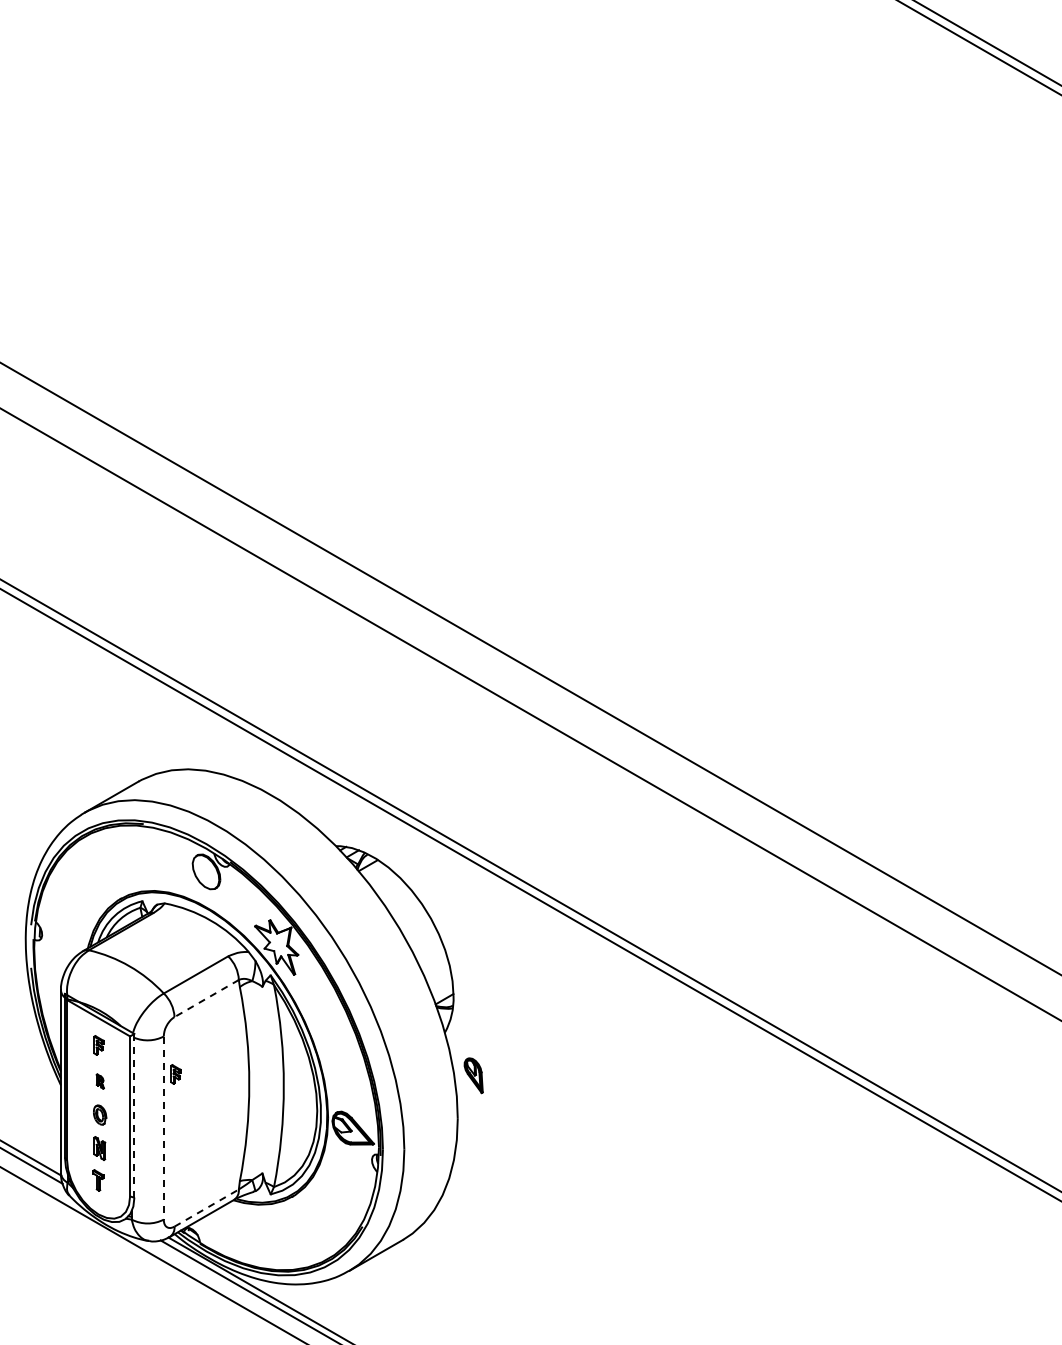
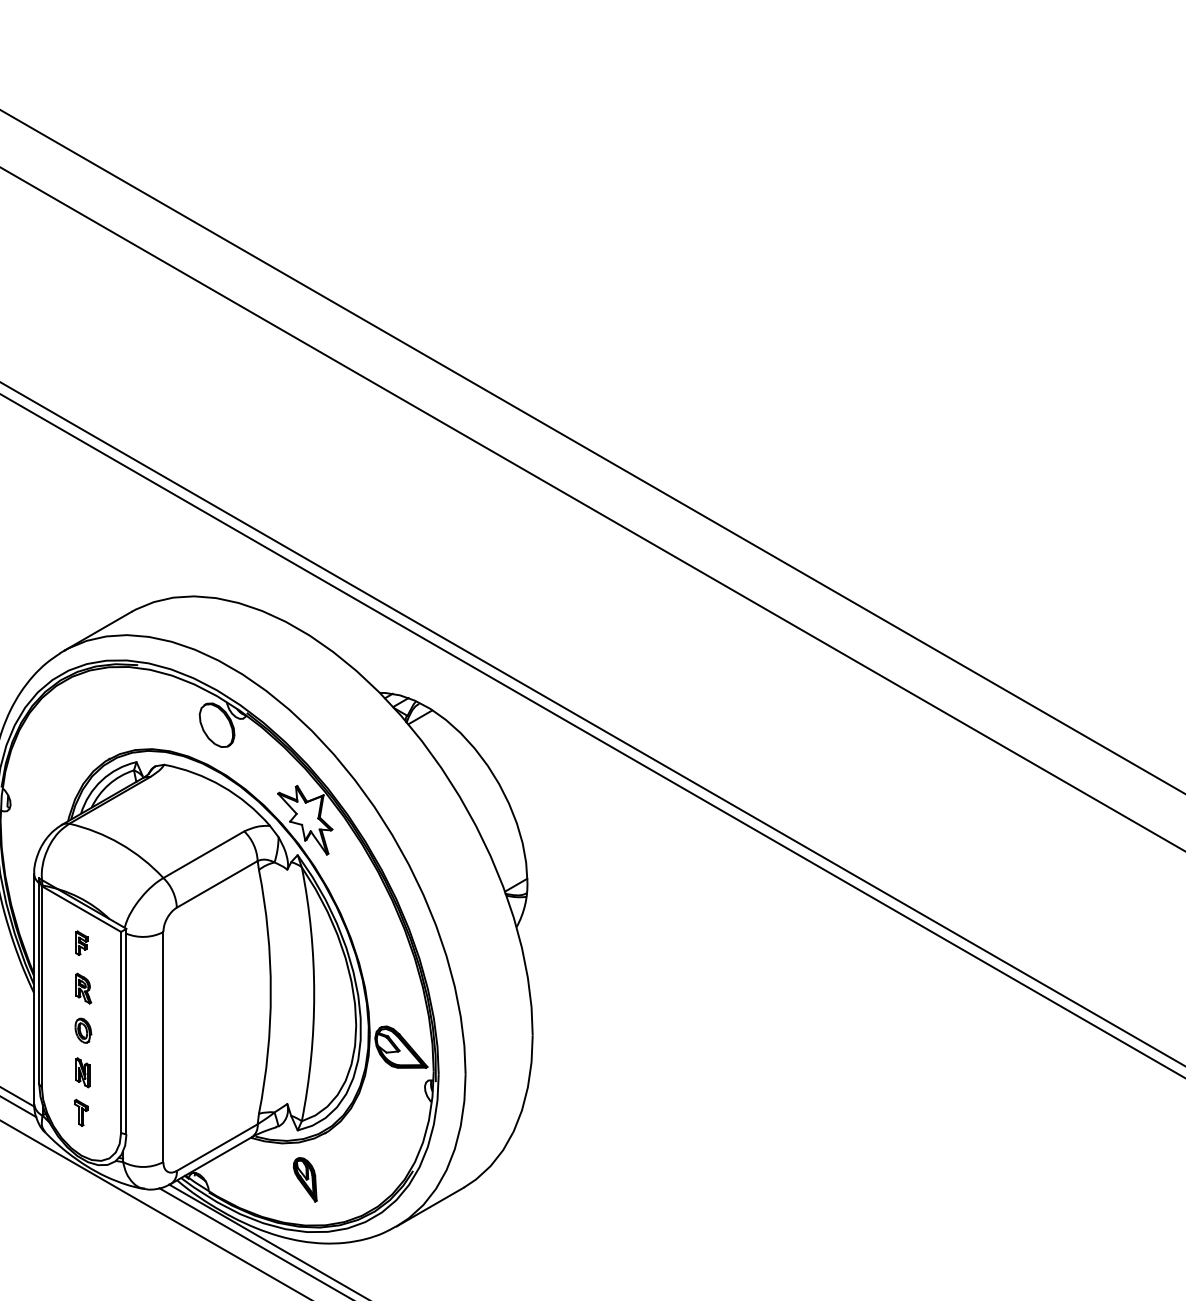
line: (206, 998) -> (217, 884), dashed -> solid
part: (175, 1074) -> (178, 979), removed
part: (473, 1075) -> (304, 1179), moved
part: (100, 1081) -> (83, 988), size x1.67
line: (134, 1115) -> (126, 1031), dashed -> solid
line: (163, 1128) -> (163, 1047), dashed -> solid
line: (207, 1207) -> (218, 1146), dashed -> solid

